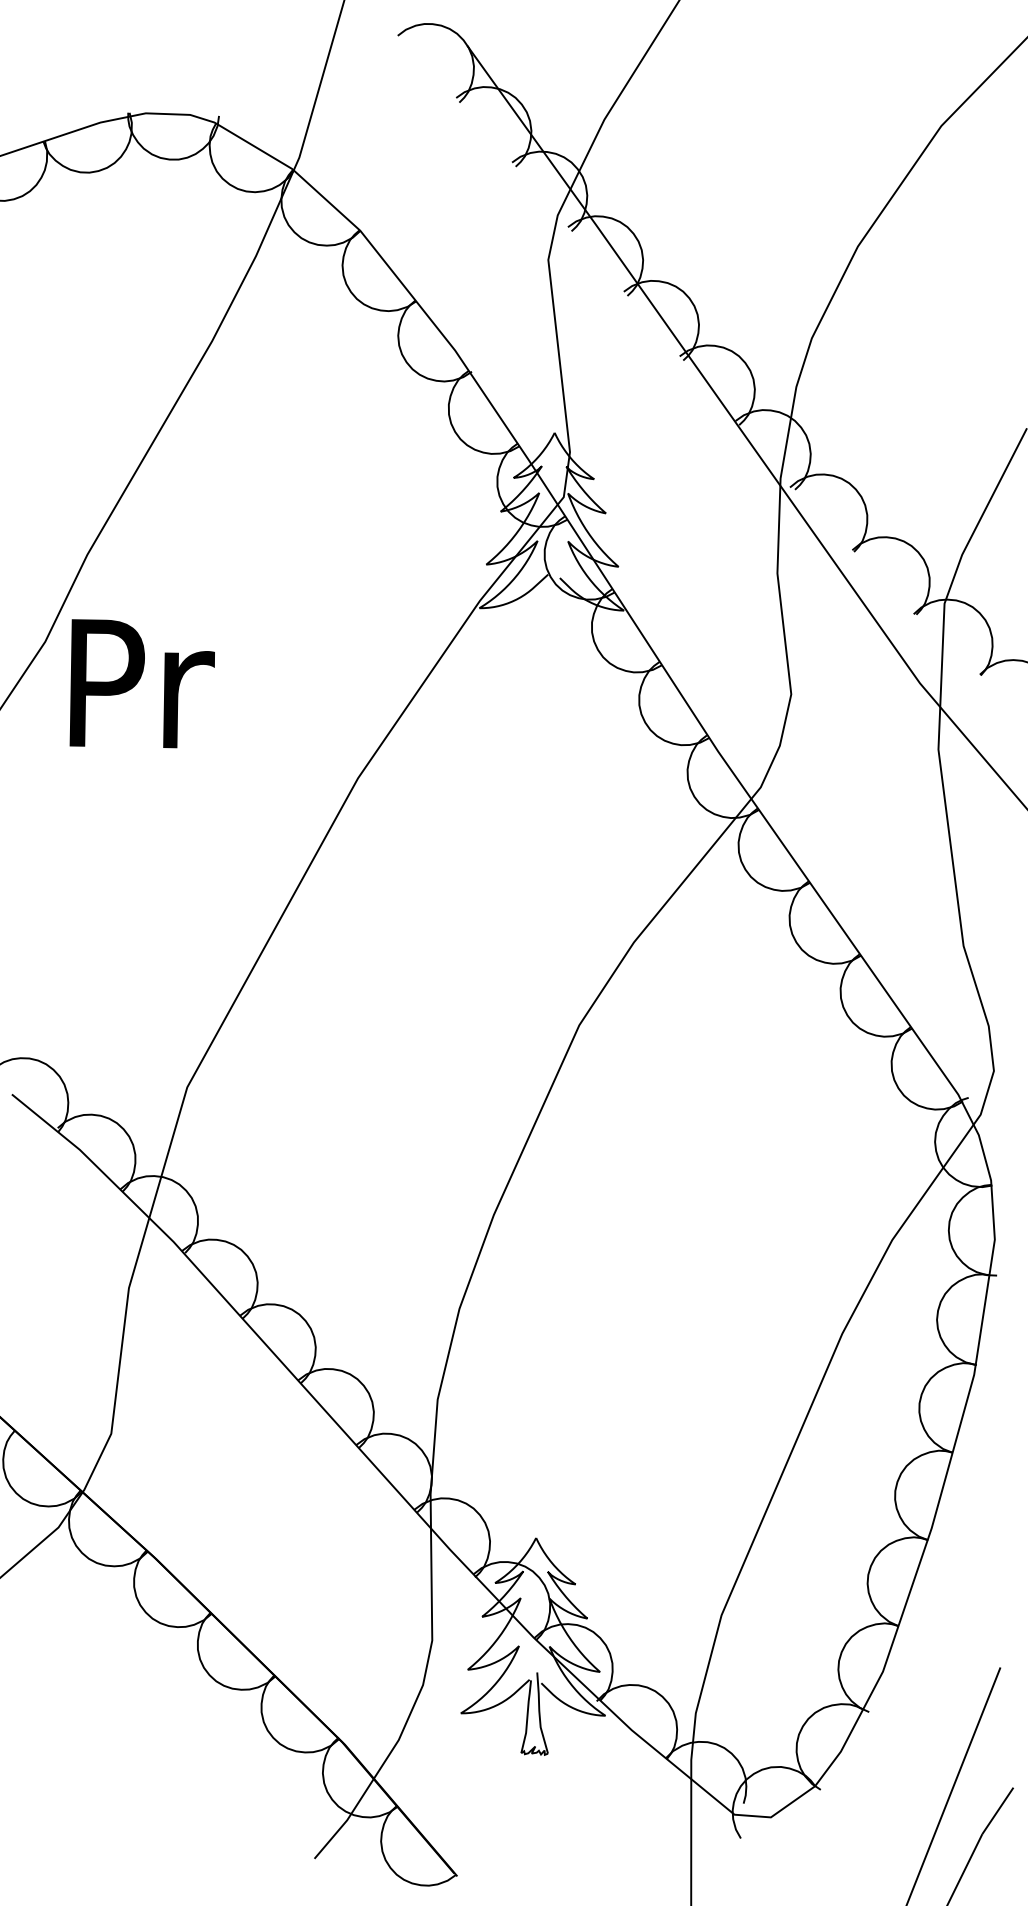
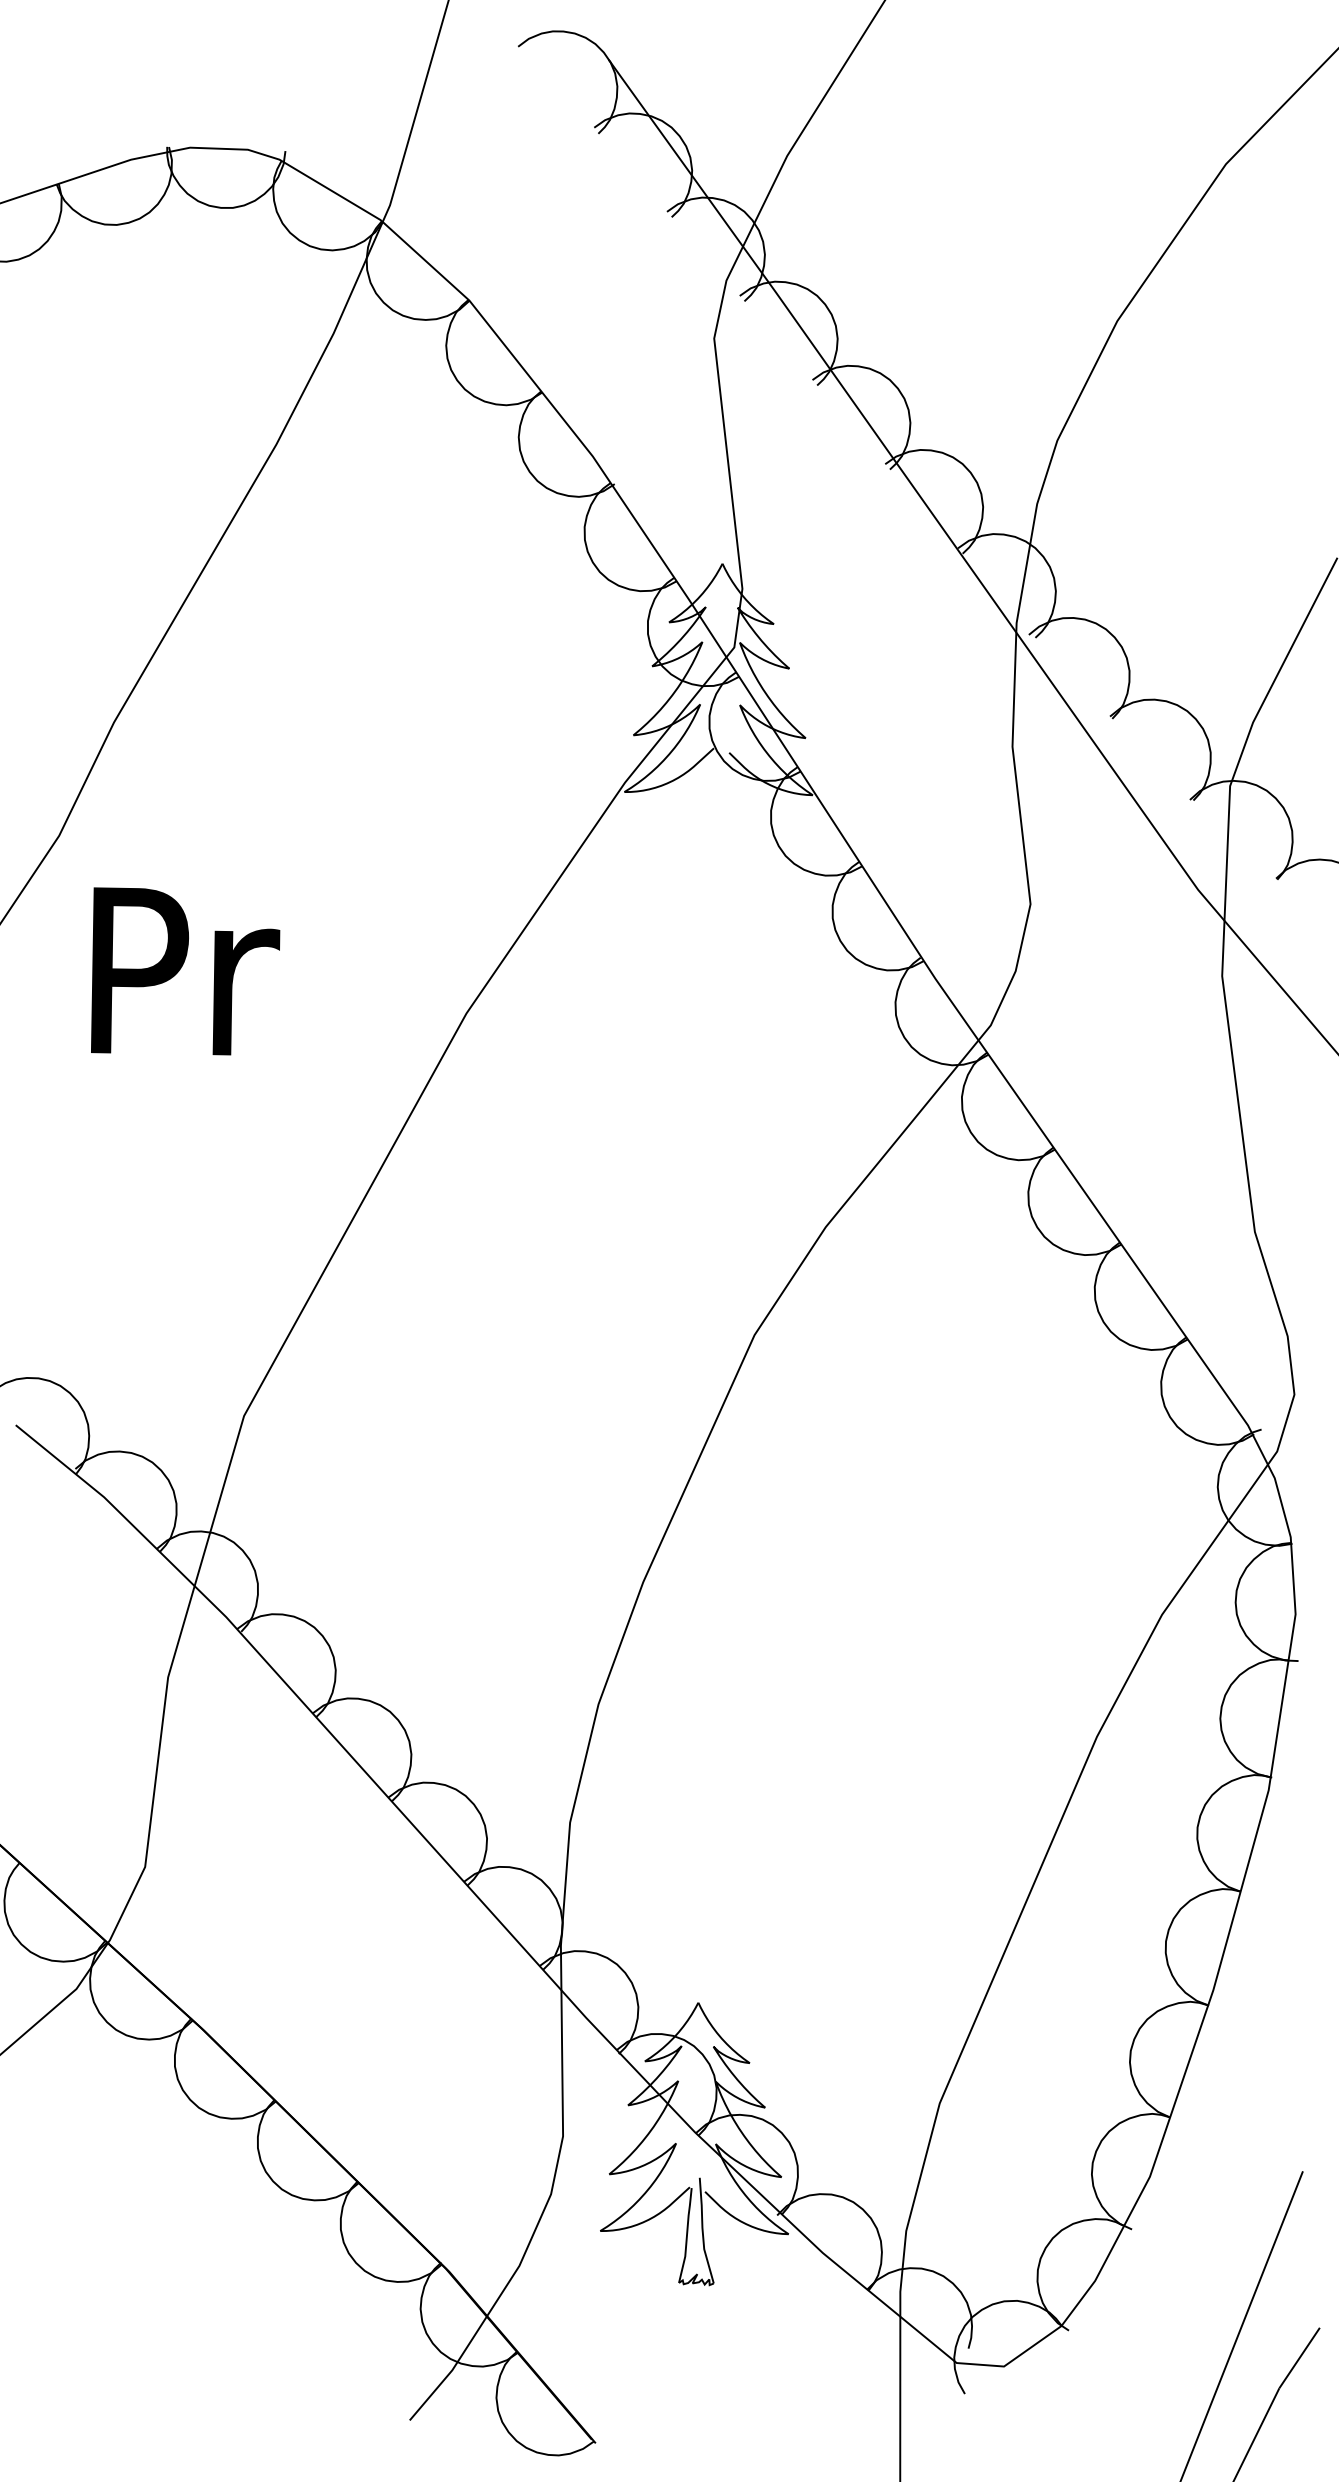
text: (142, 683) -> (185, 971), moved

